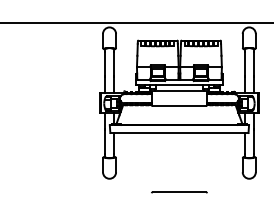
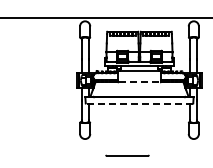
line: (179, 106) -> (139, 82), solid -> dashed
line: (179, 133) -> (139, 103), solid -> dashed
line: (179, 192) -> (127, 155), moved

